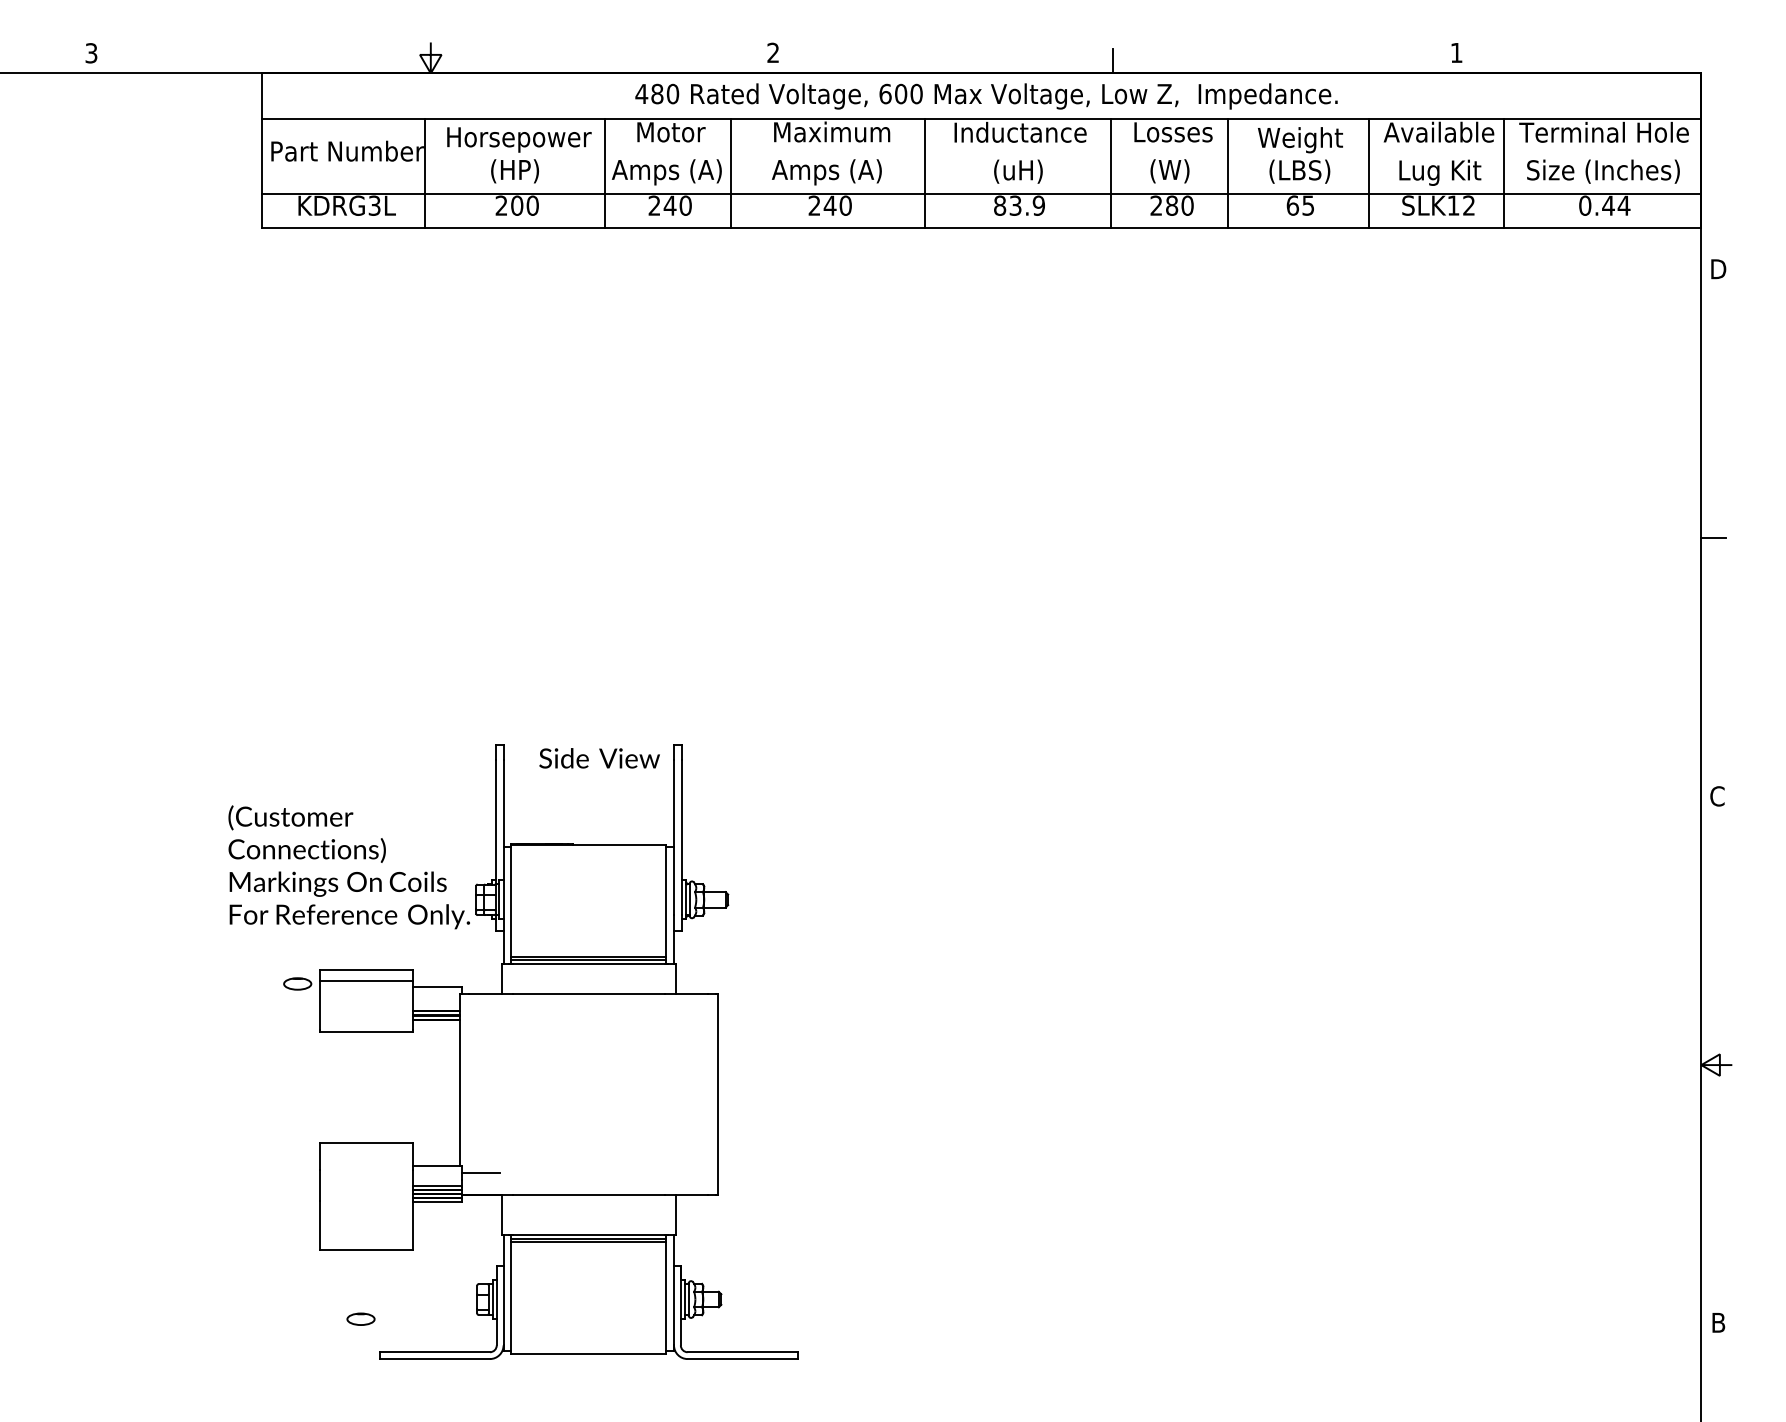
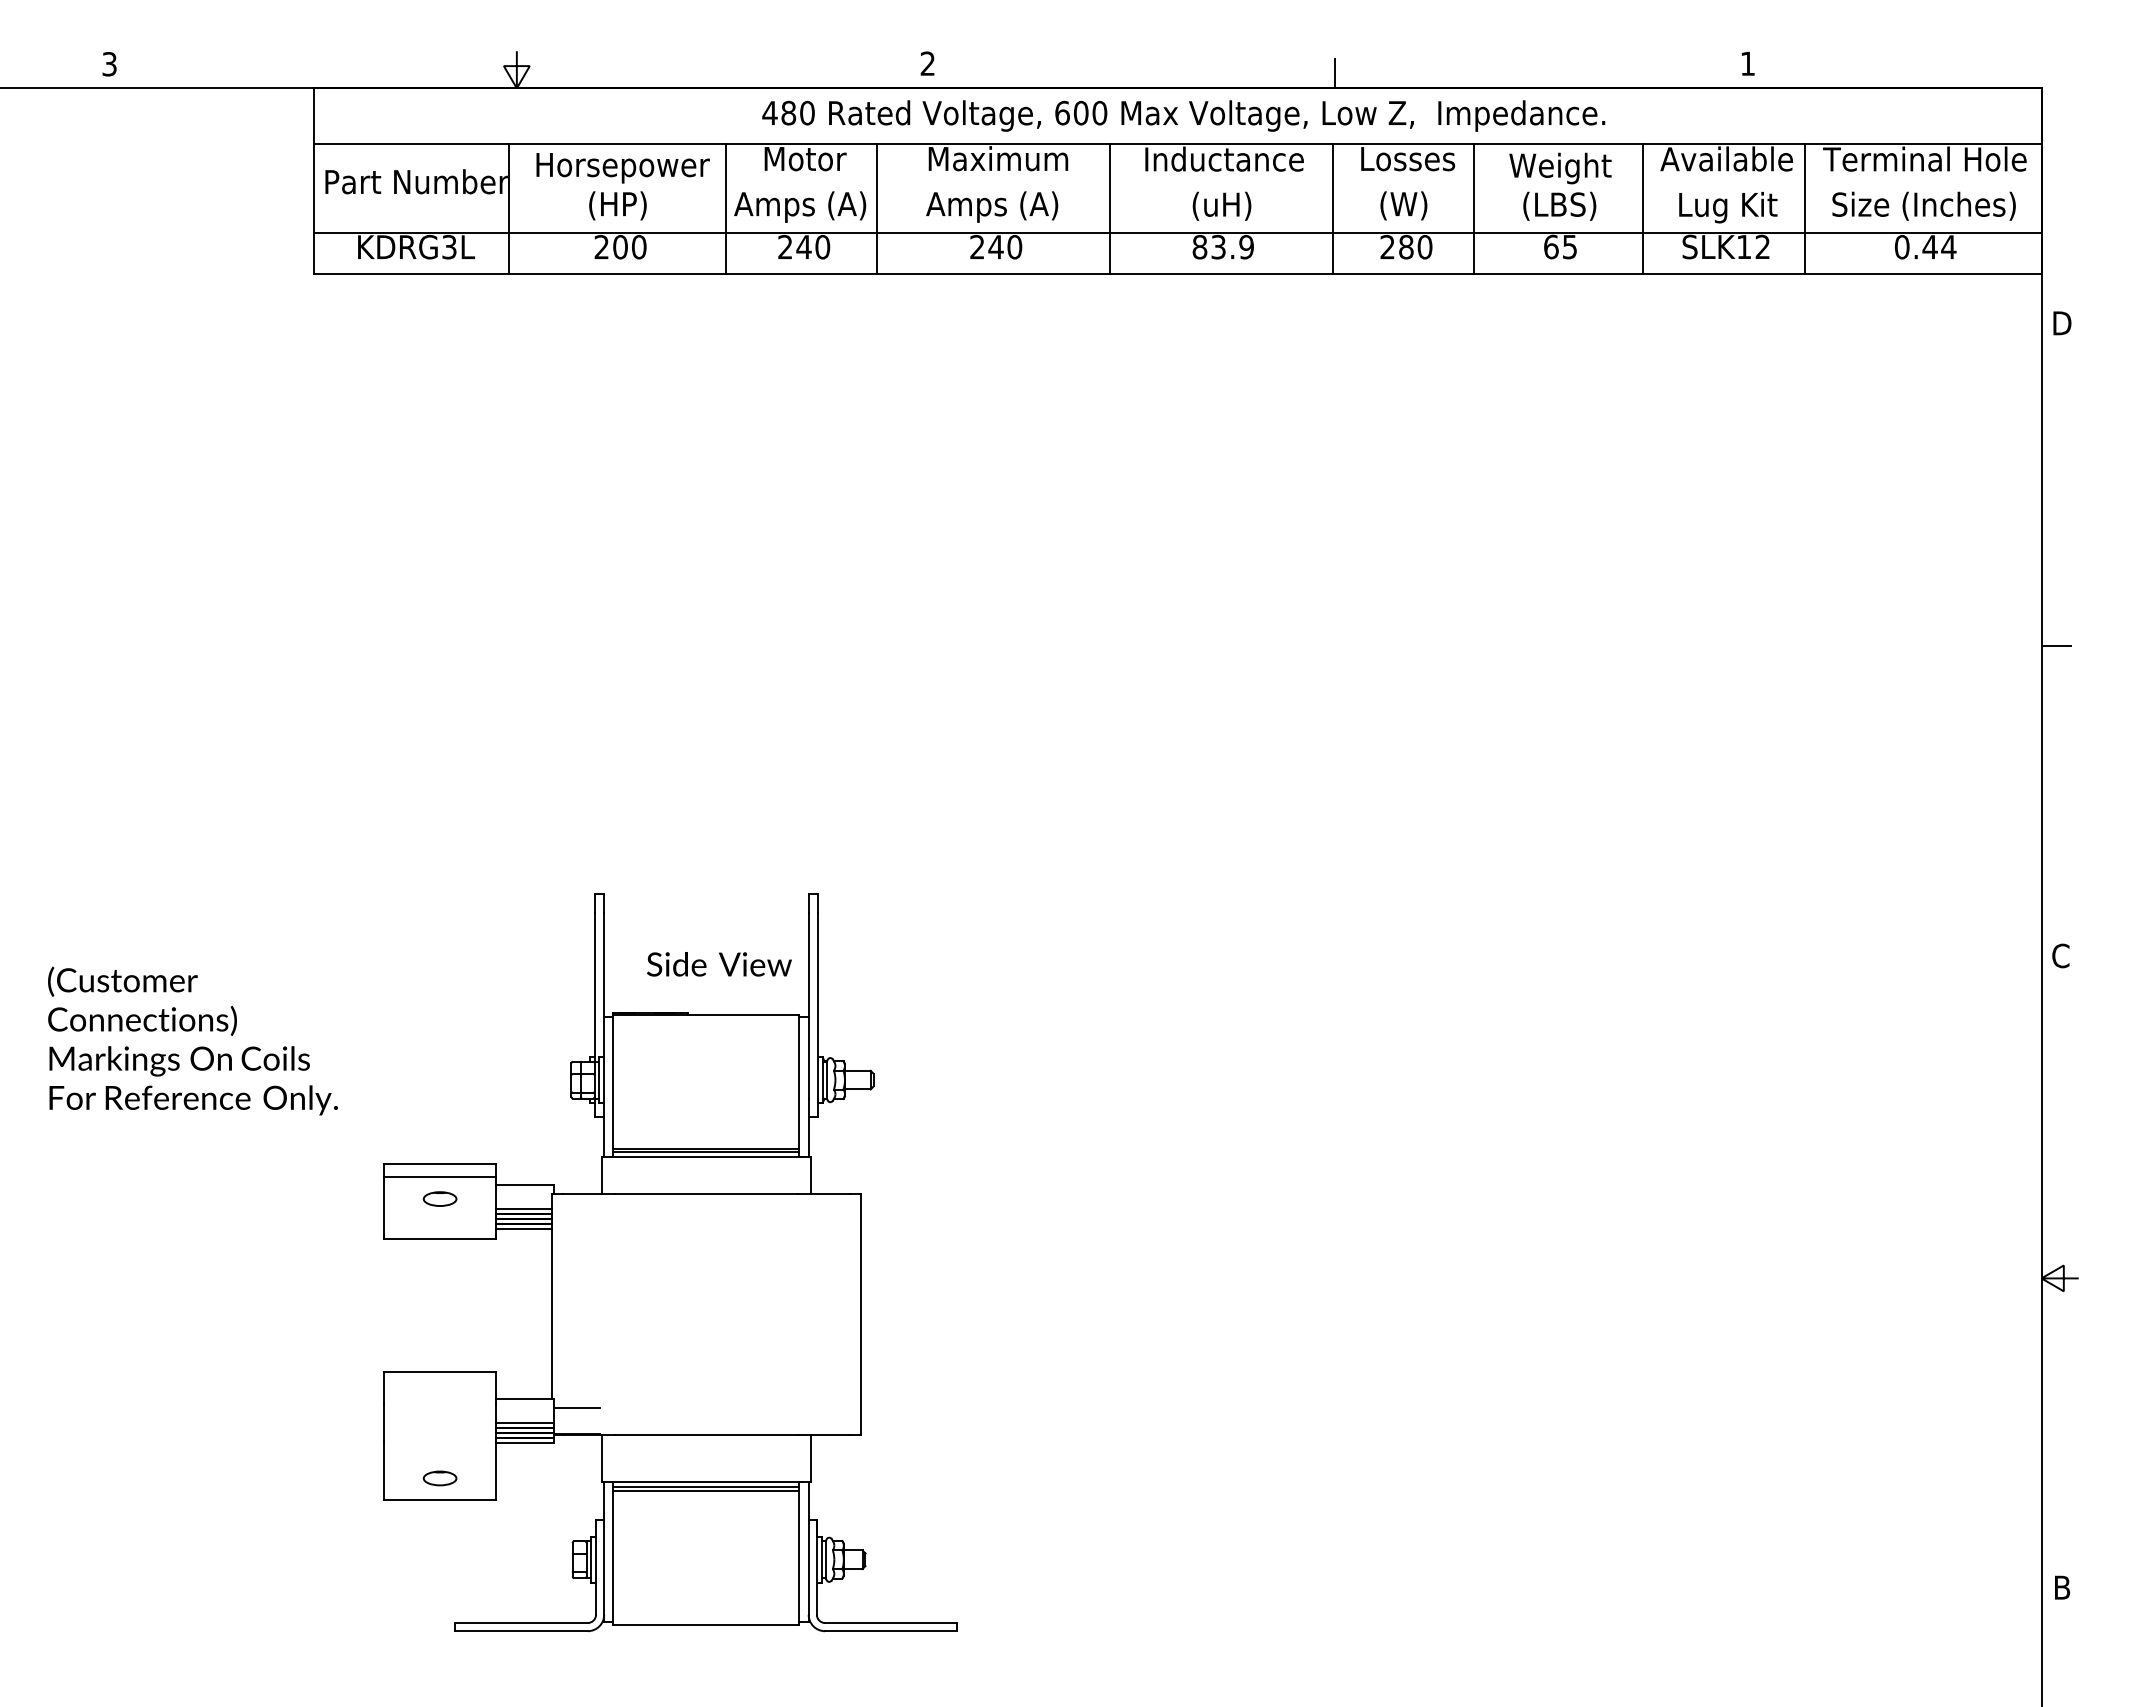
text: (599, 758) -> (719, 964), moved
text: (348, 866) -> (192, 1040), moved
part: (297, 983) -> (439, 1198), moved
line: (436, 1006) -> (523, 1208), added
line: (436, 1024) -> (523, 1229), added
part: (360, 1319) -> (439, 1478), moved

